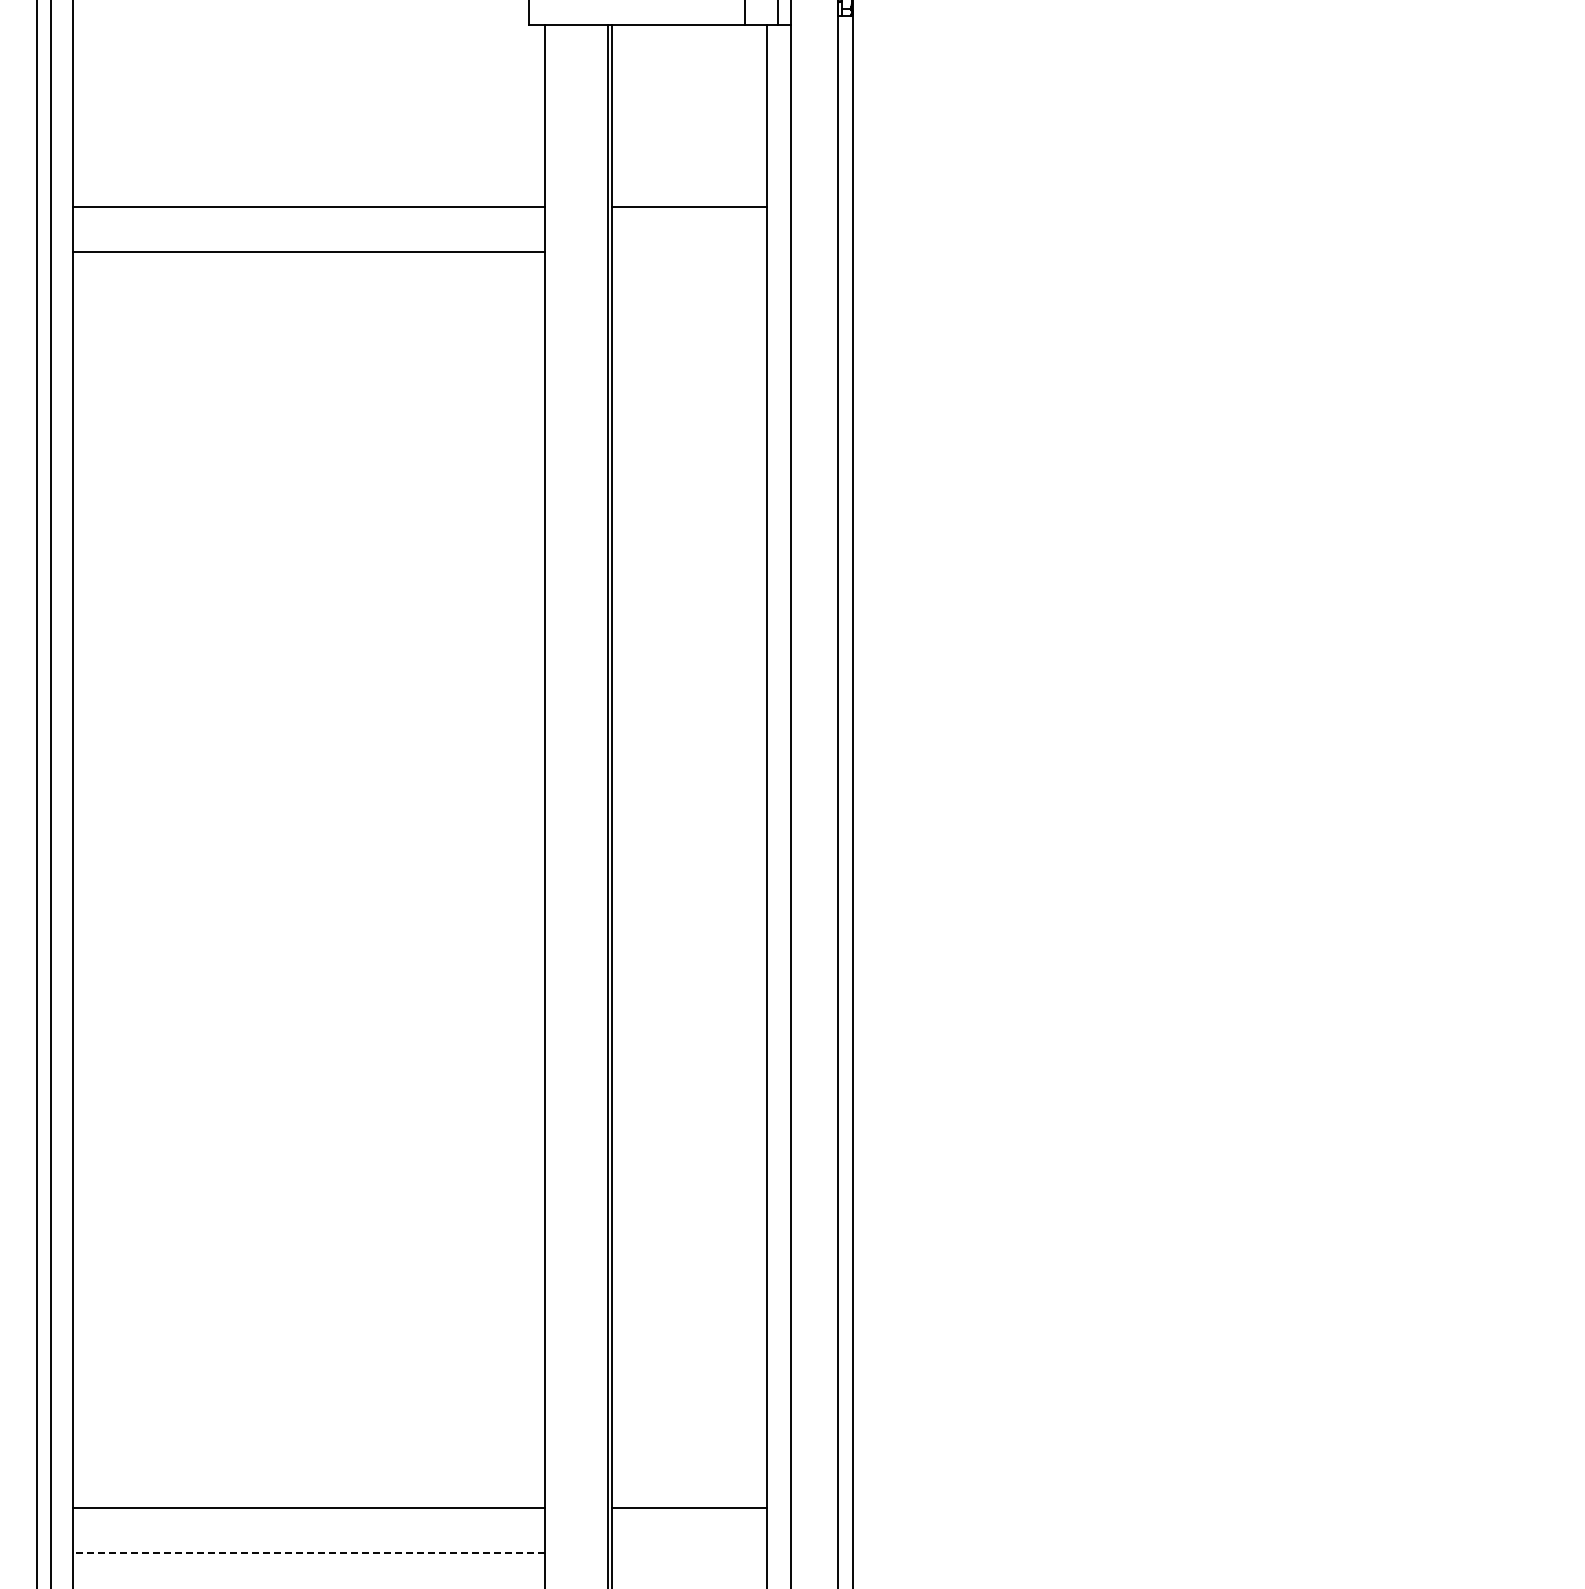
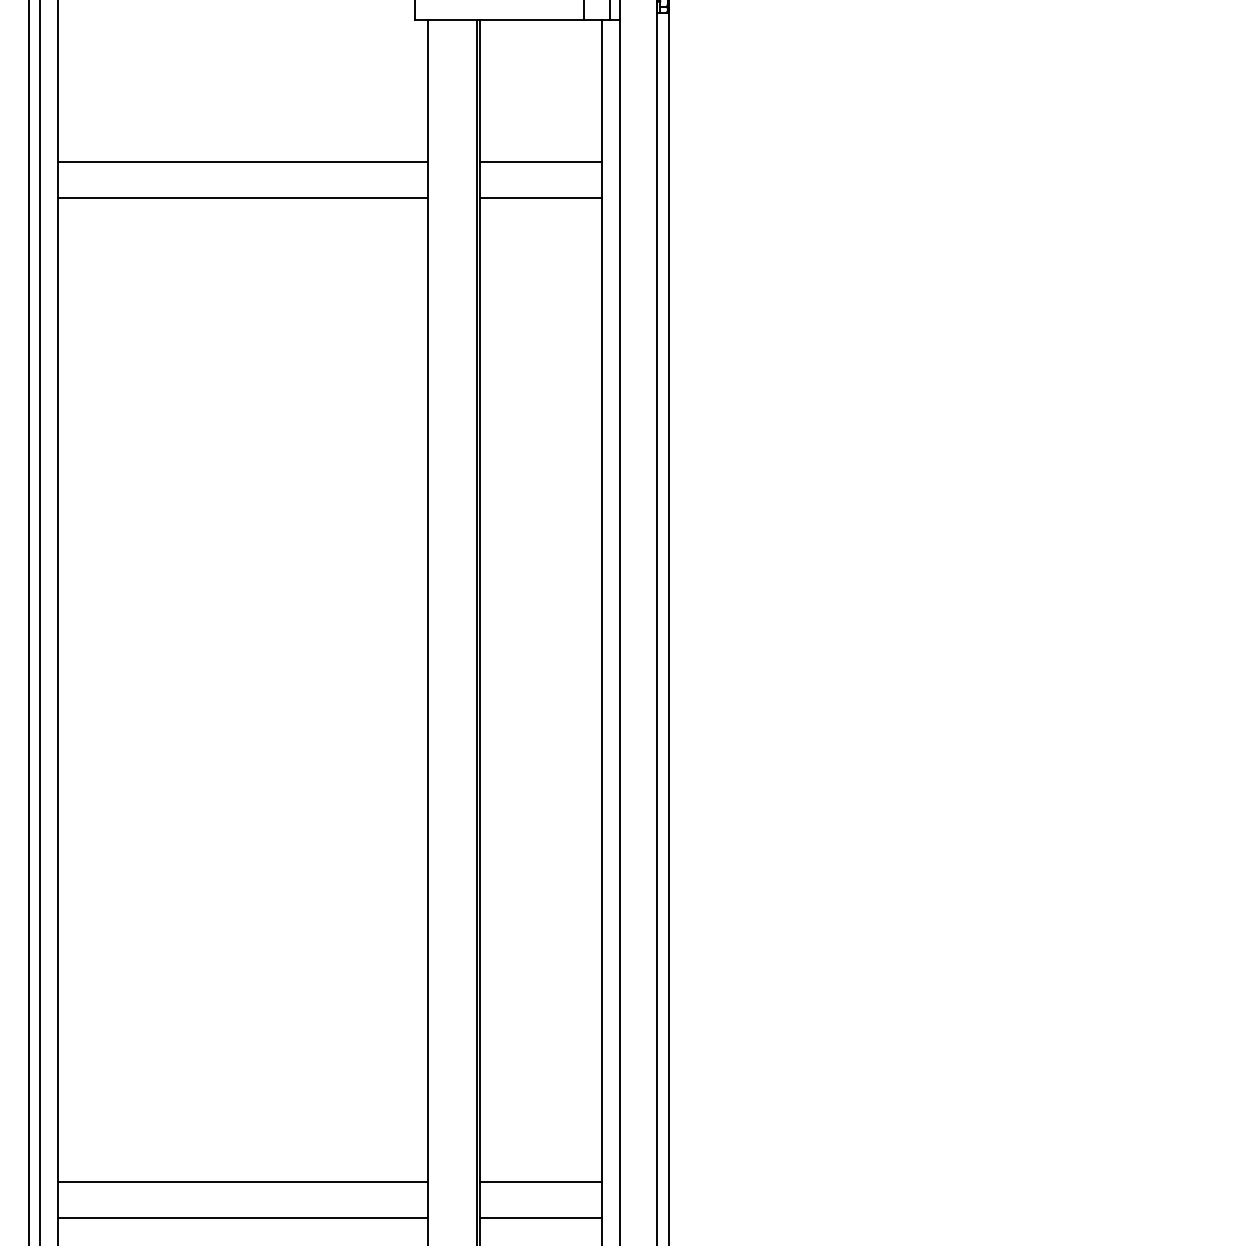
line: (689, 251) -> (540, 197), added
line: (309, 1552) -> (242, 1217), dashed -> solid
line: (689, 1552) -> (540, 1217), added

